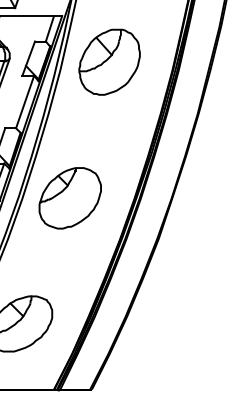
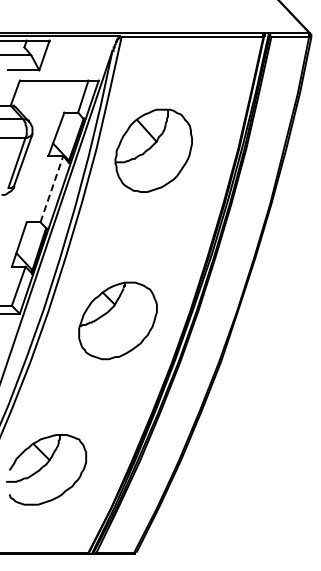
part: (109, 61) -> (153, 150), moved
line: (25, 101) -> (52, 188), solid -> dashed
part: (69, 198) -> (117, 320), moved

